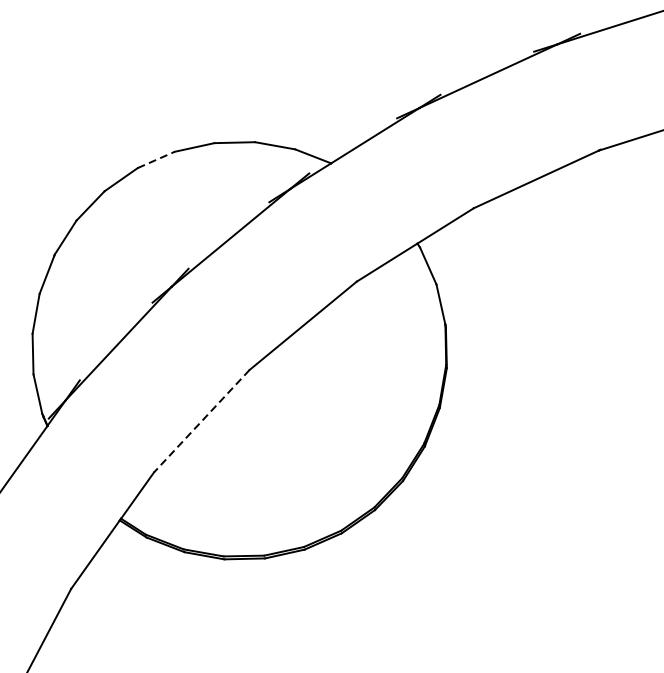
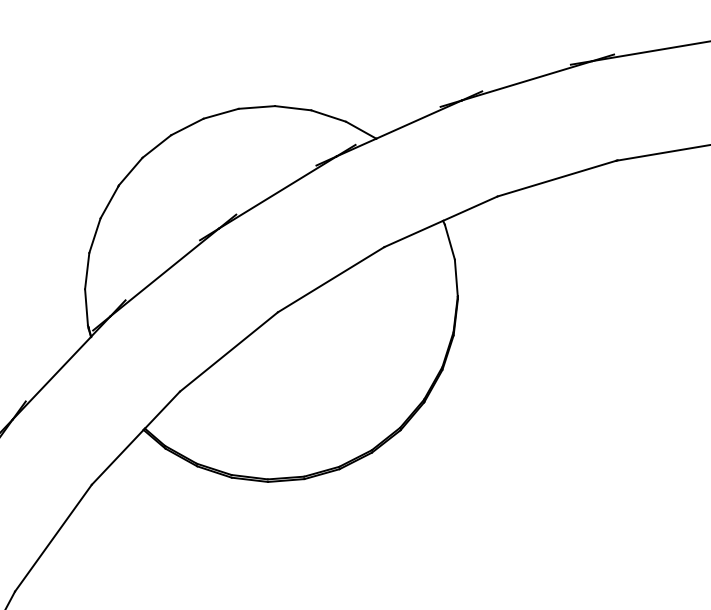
line: (156, 159) -> (221, 113), dashed -> solid
line: (201, 421) -> (228, 352), dashed -> solid

